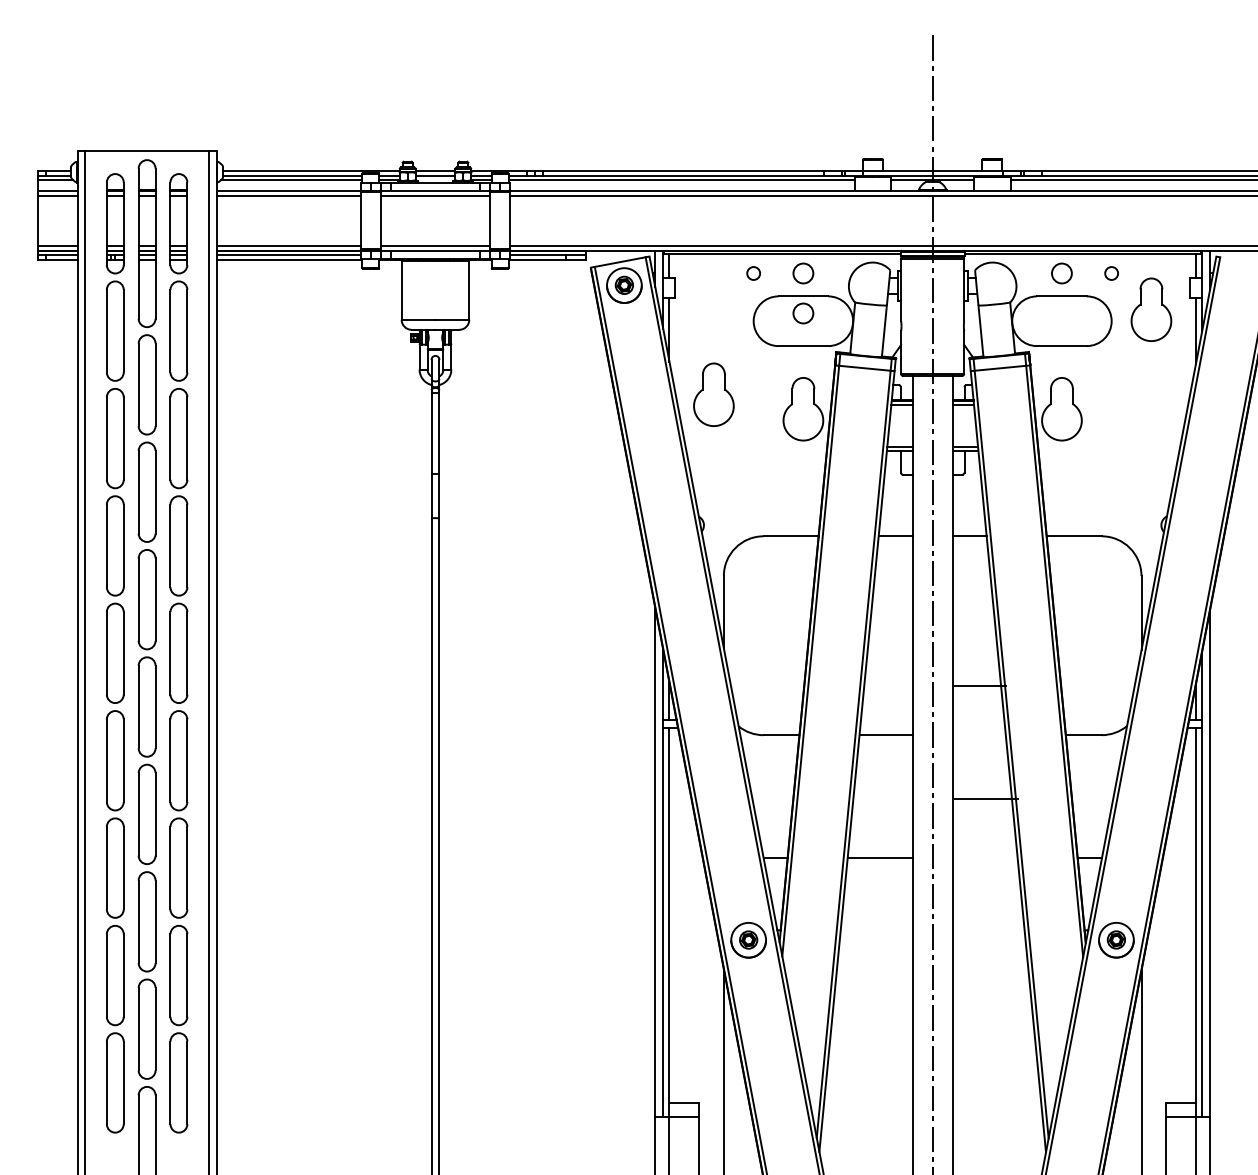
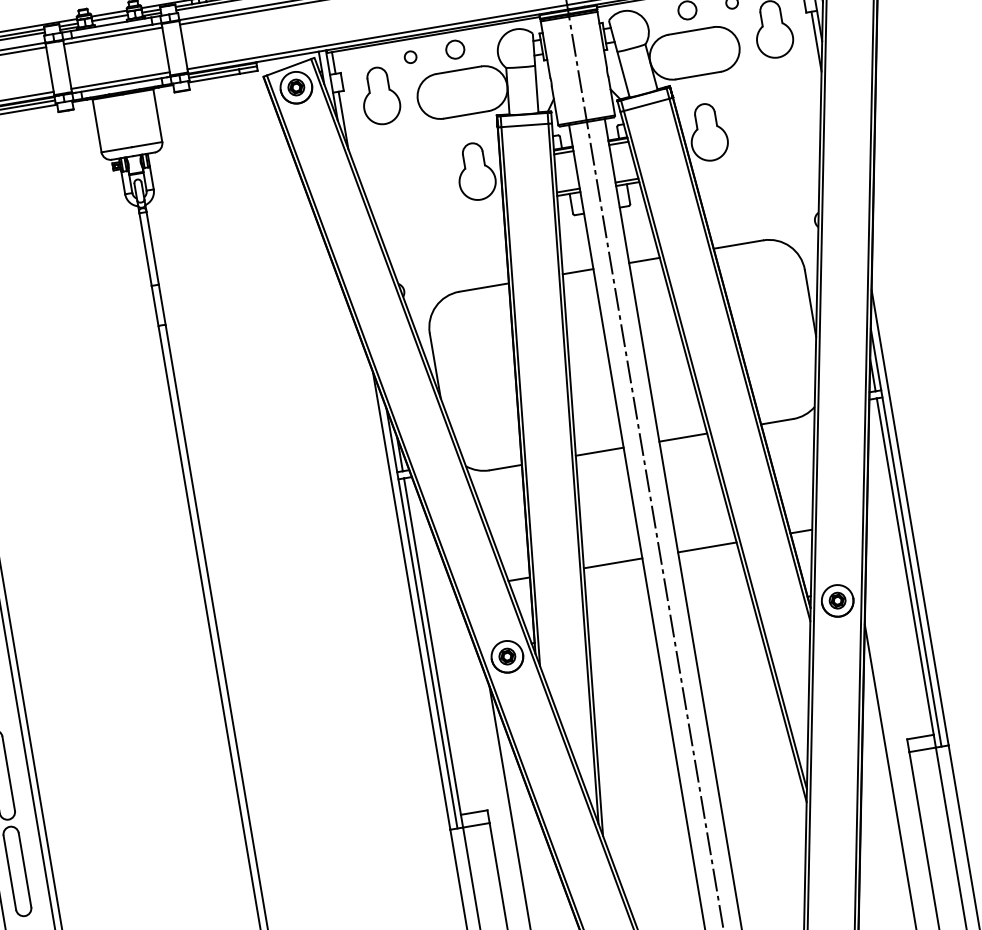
circle: (803, 313) -> (461, 85), removed
part: (713, 394) -> (380, 95), moved
line: (978, 686) -> (682, 437), moved
line: (984, 799) -> (706, 547), moved

